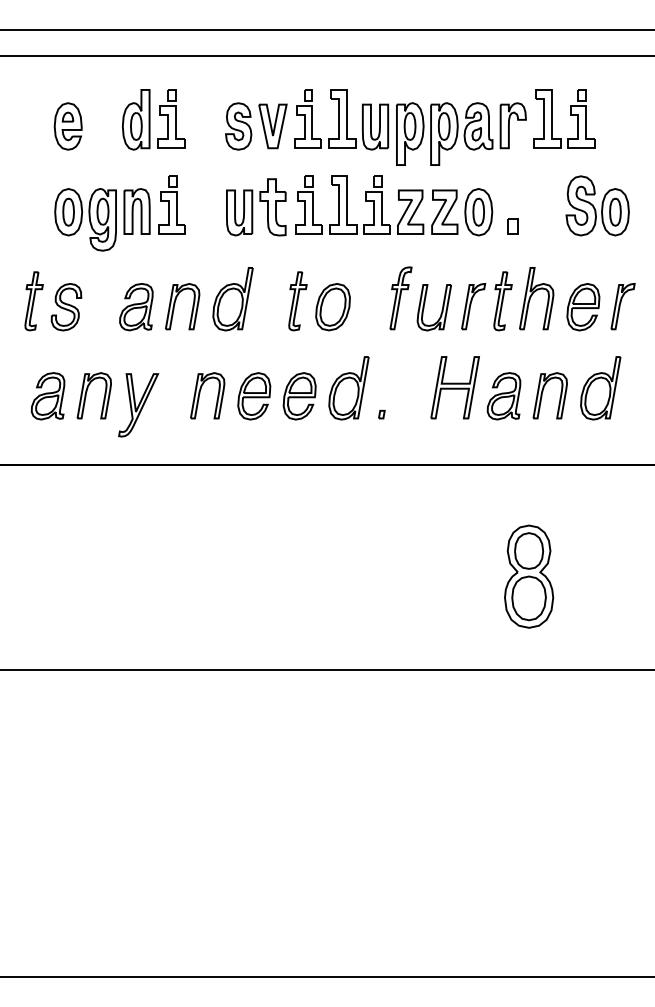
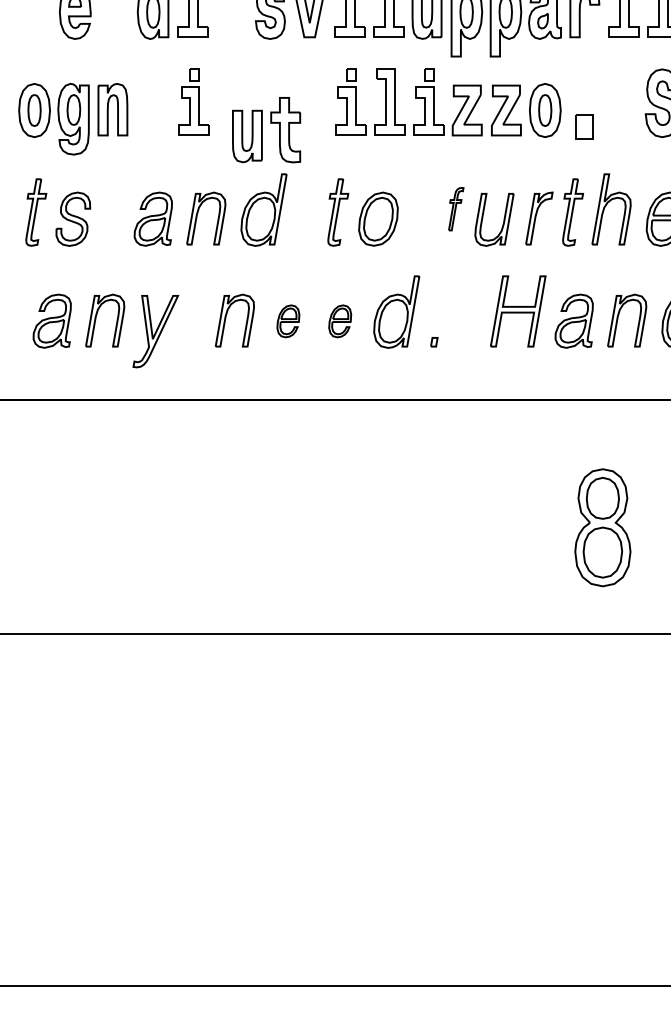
part: (256, 207) -> (266, 130), moved
part: (102, 219) -> (73, 118), moved
part: (512, 226) -> (583, 126), size x1.4
part: (400, 298) -> (455, 209), size x0.6
part: (254, 396) -> (288, 321), size x0.6
part: (299, 396) -> (340, 321), size x0.6

